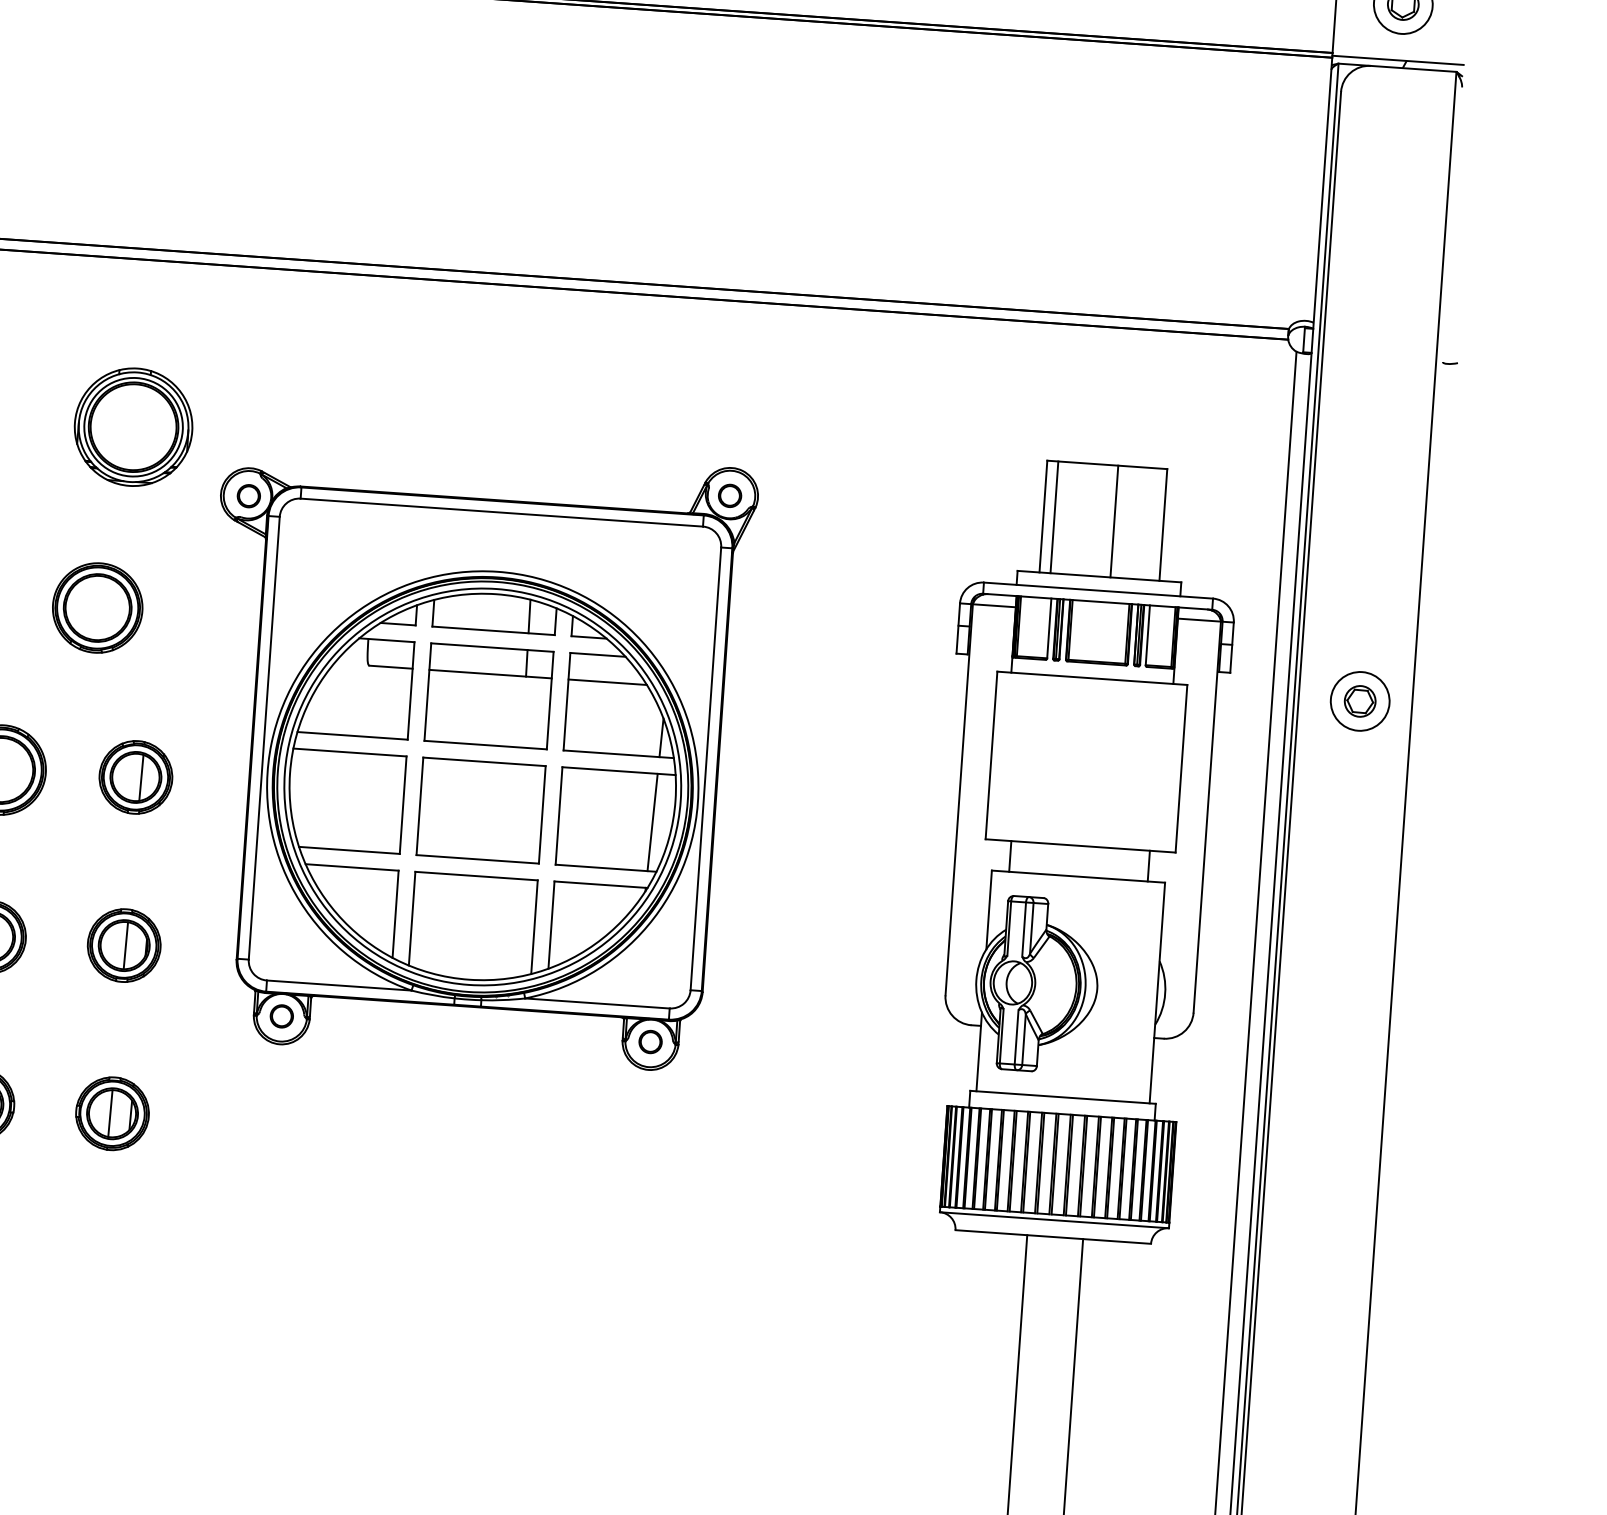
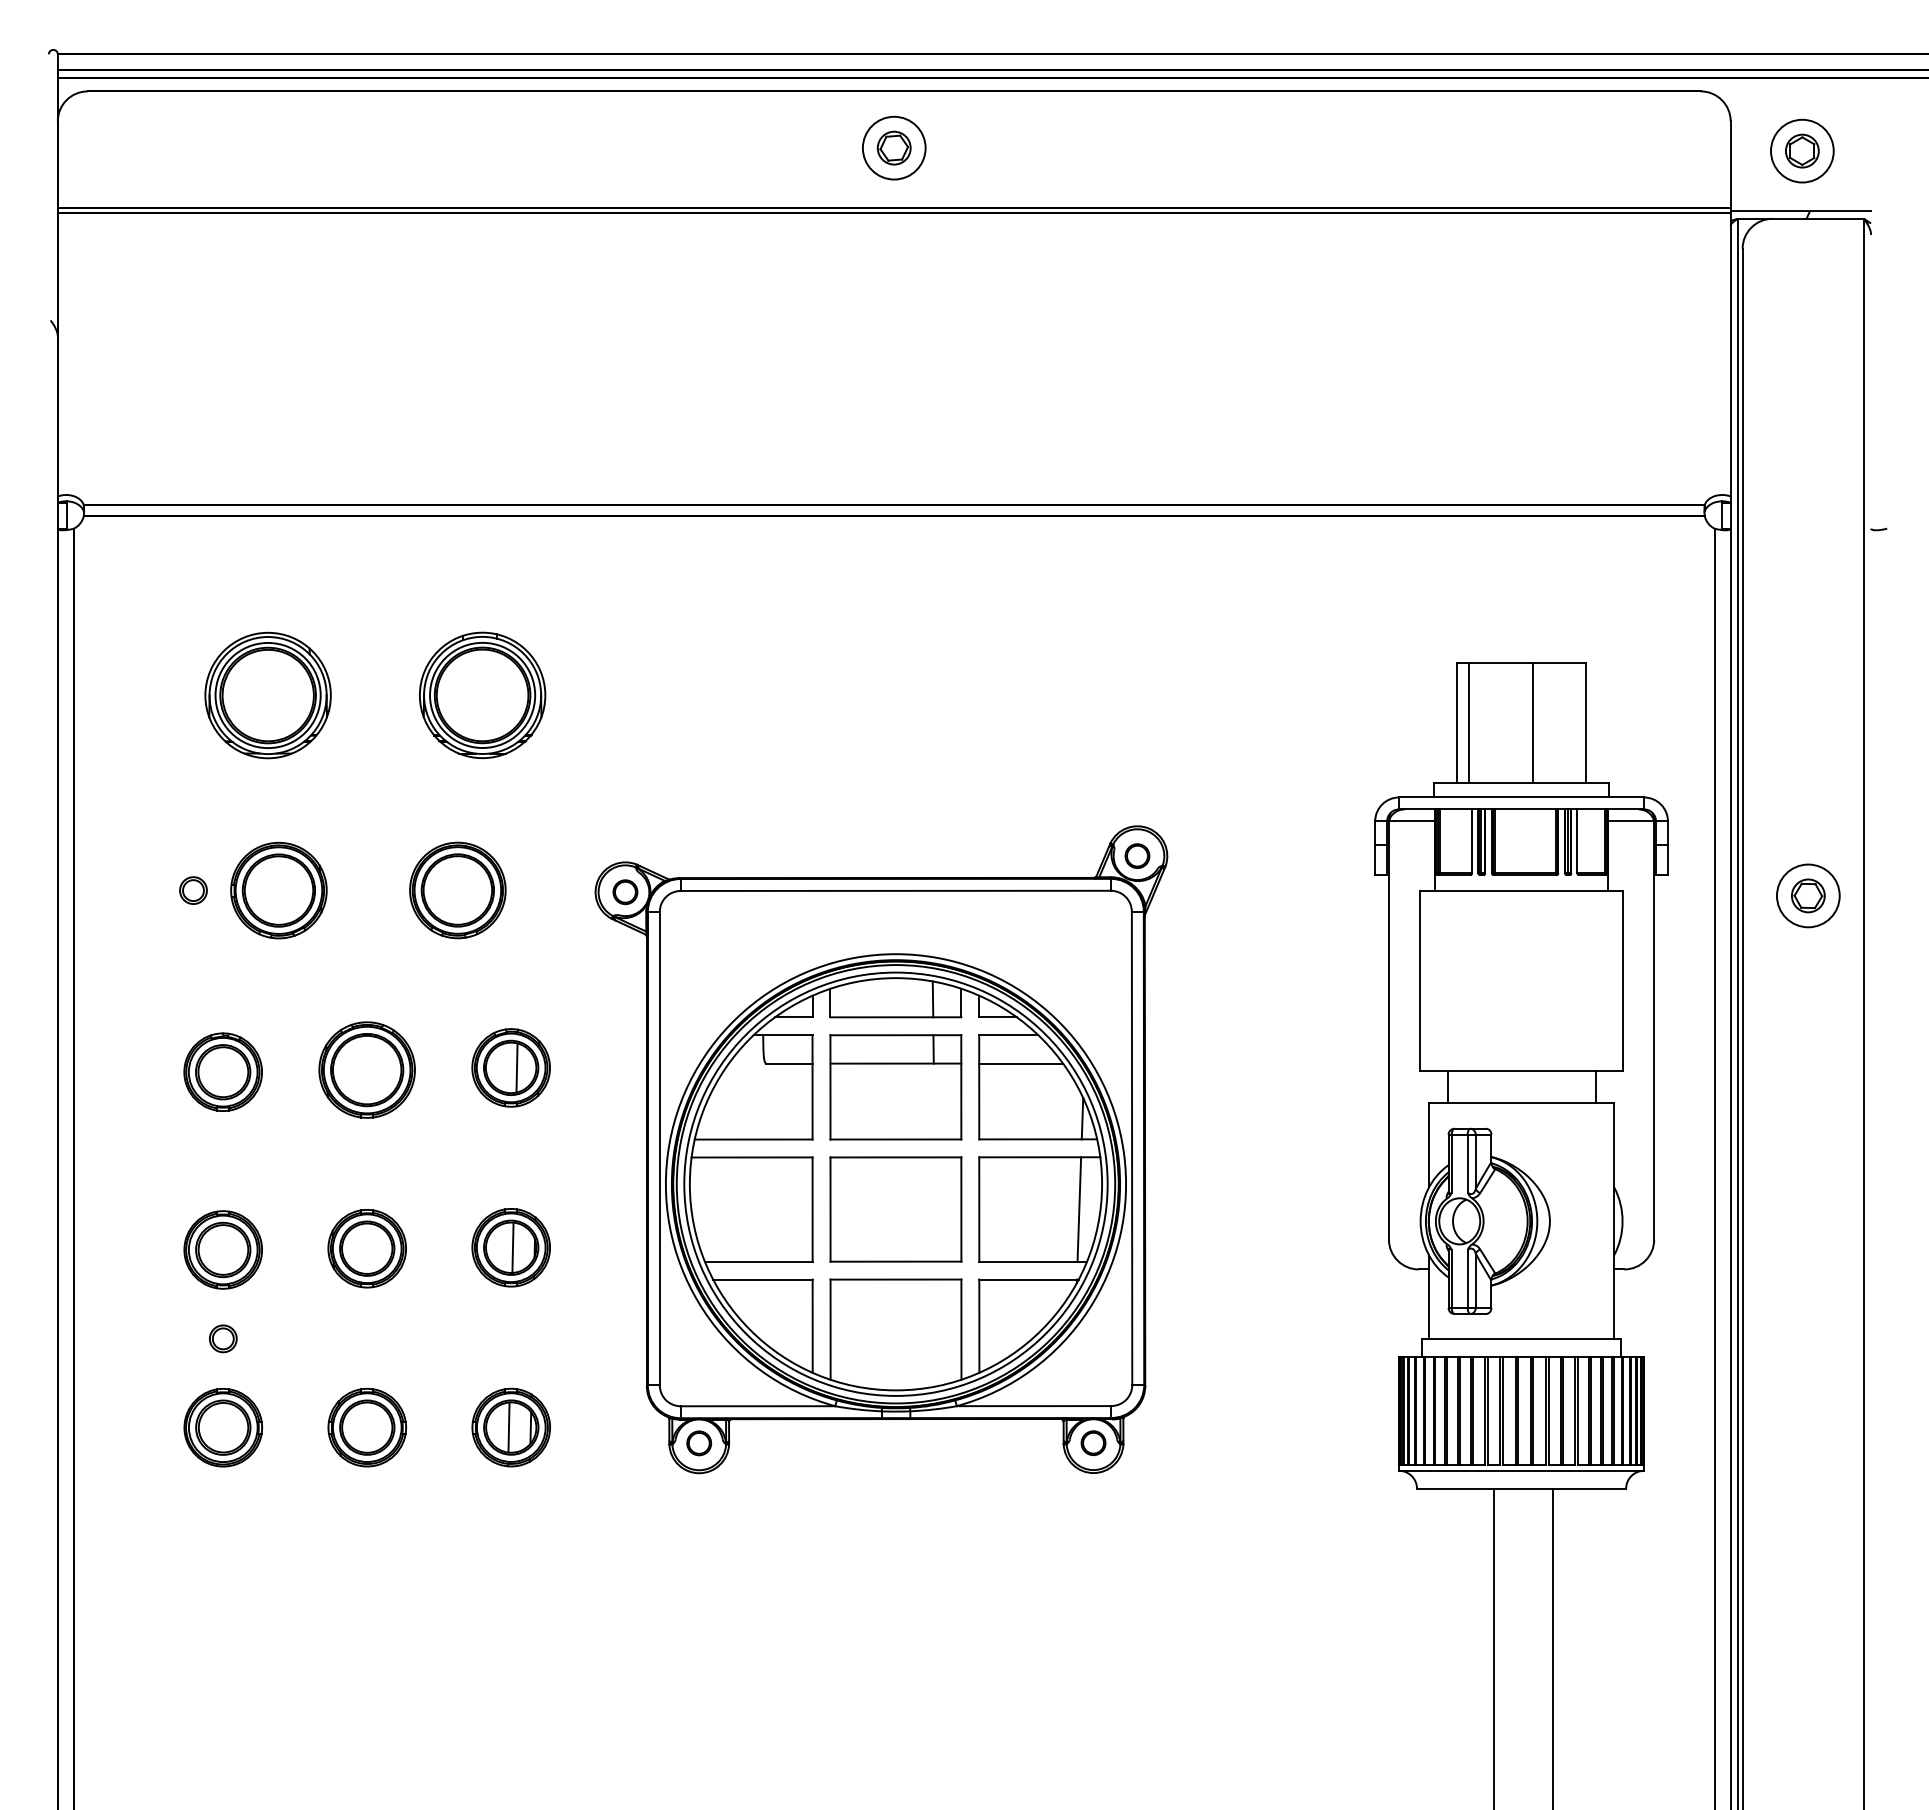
part: (471, 753) -> (881, 1149), moved

